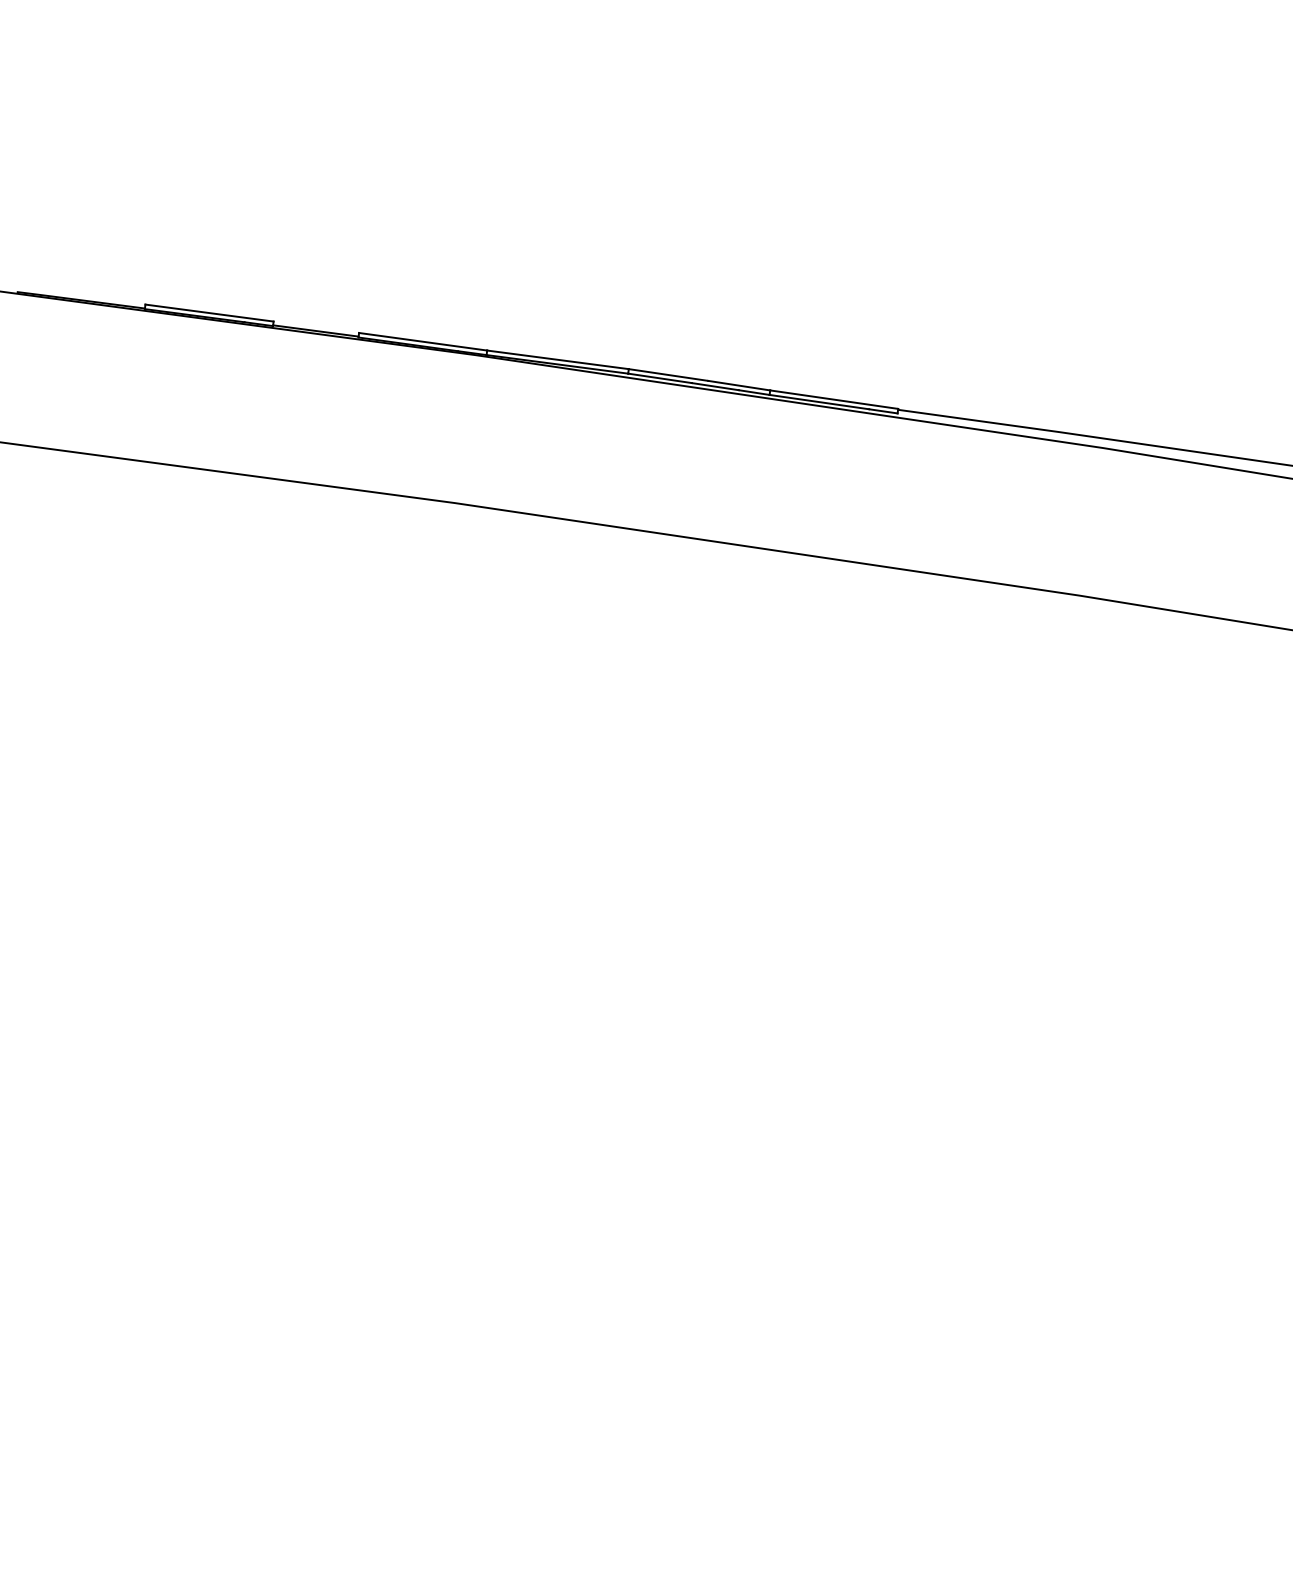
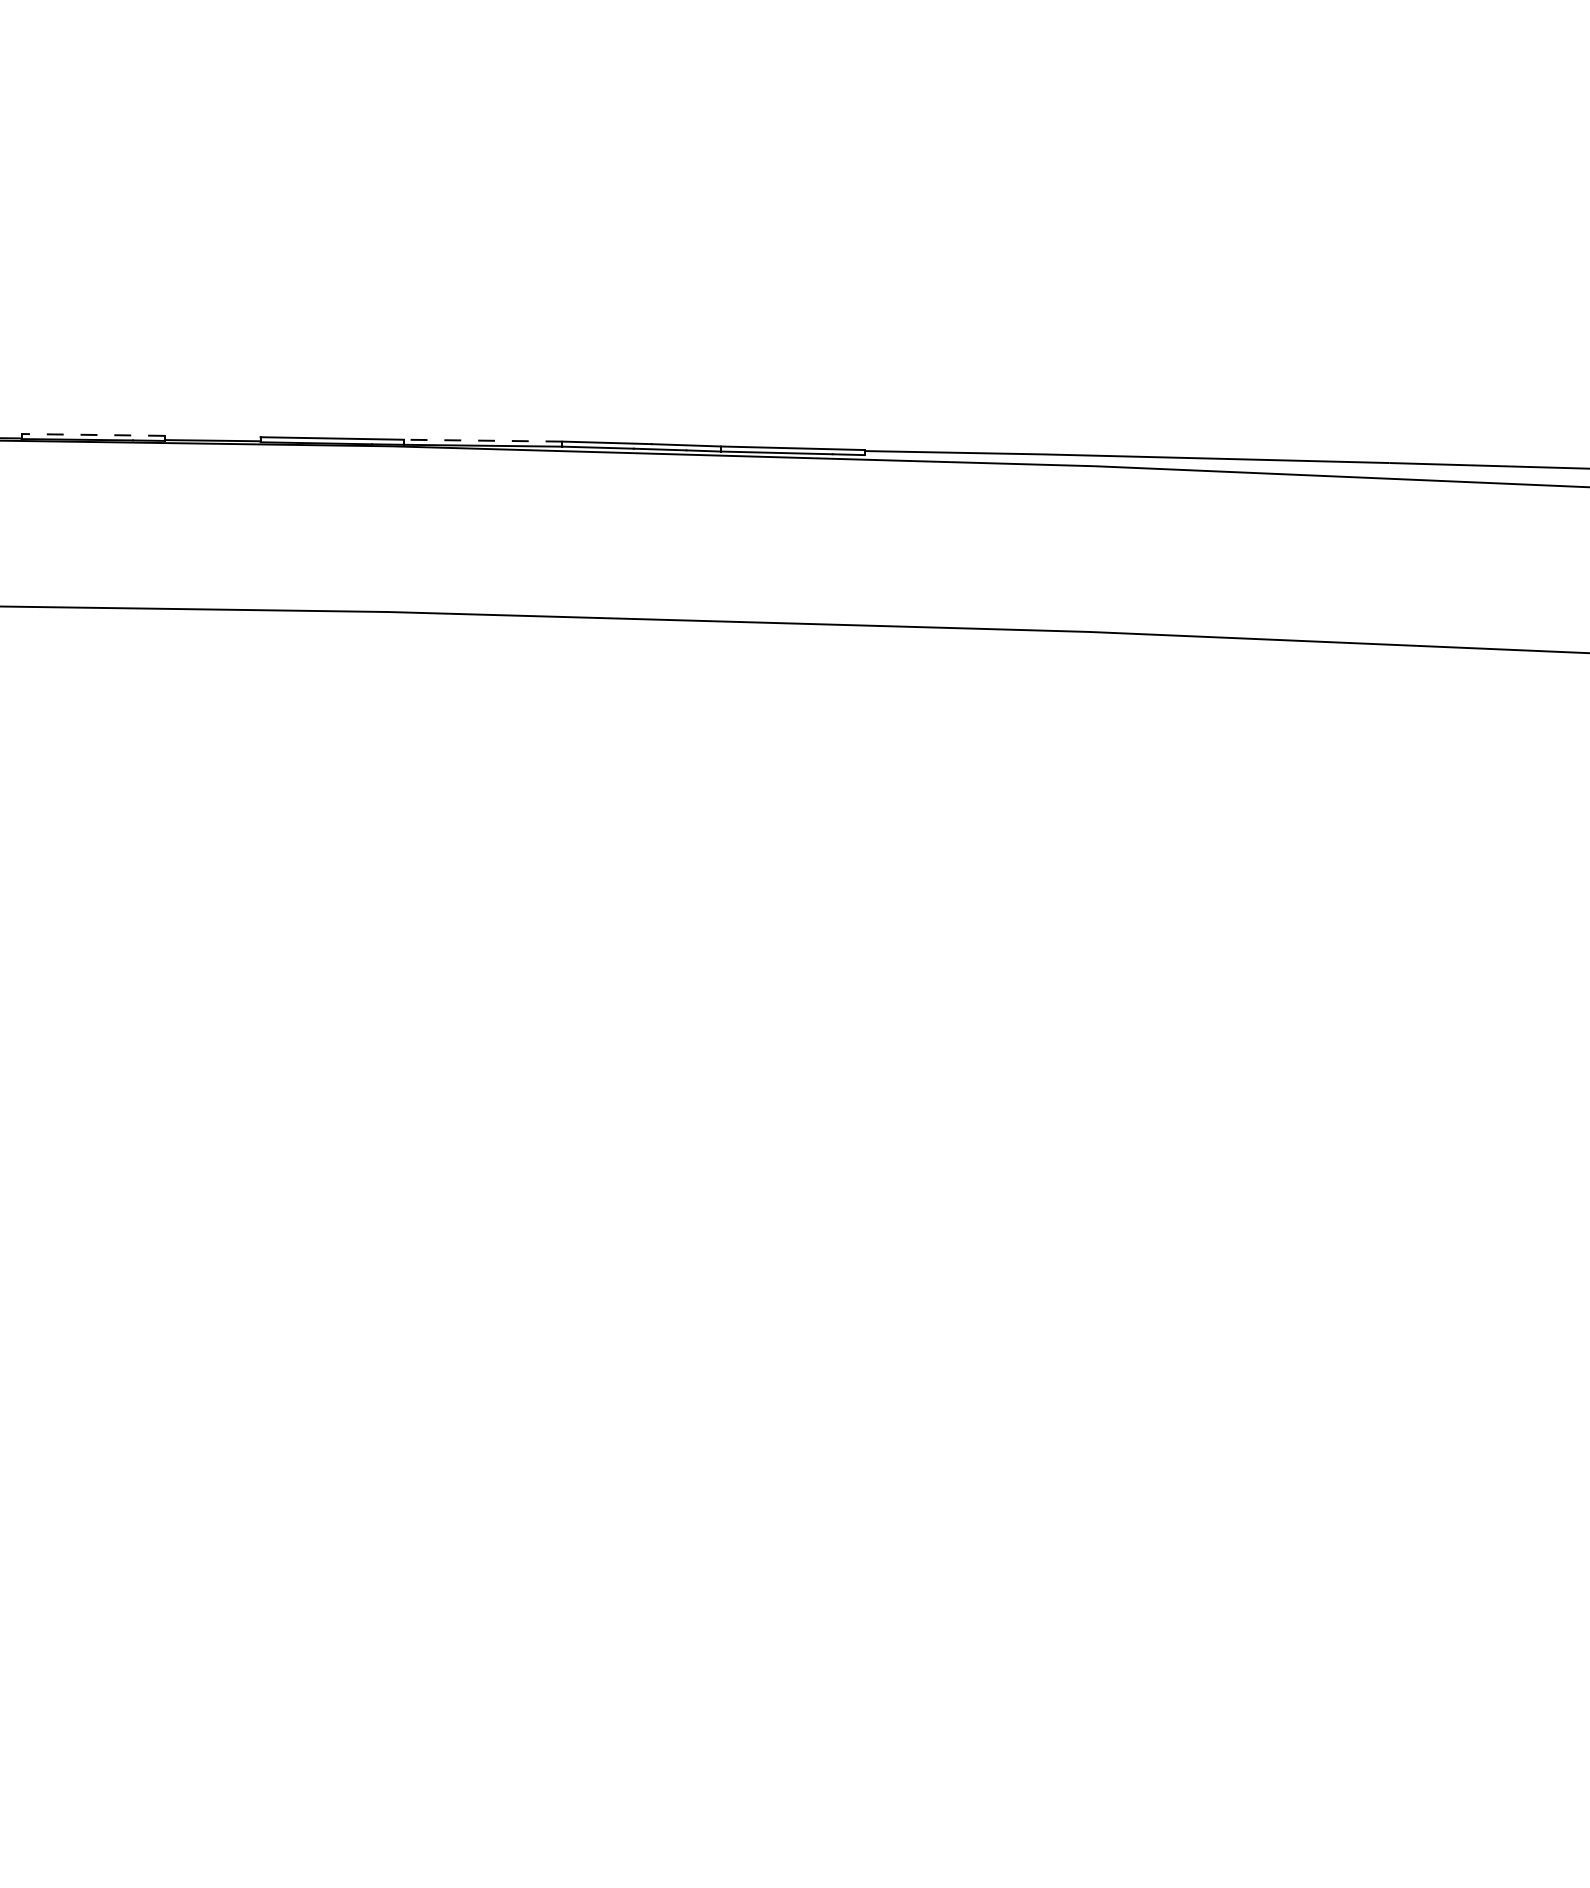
line: (209, 312) -> (93, 434), solid -> dashed
line: (557, 359) -> (482, 440), solid -> dashed

